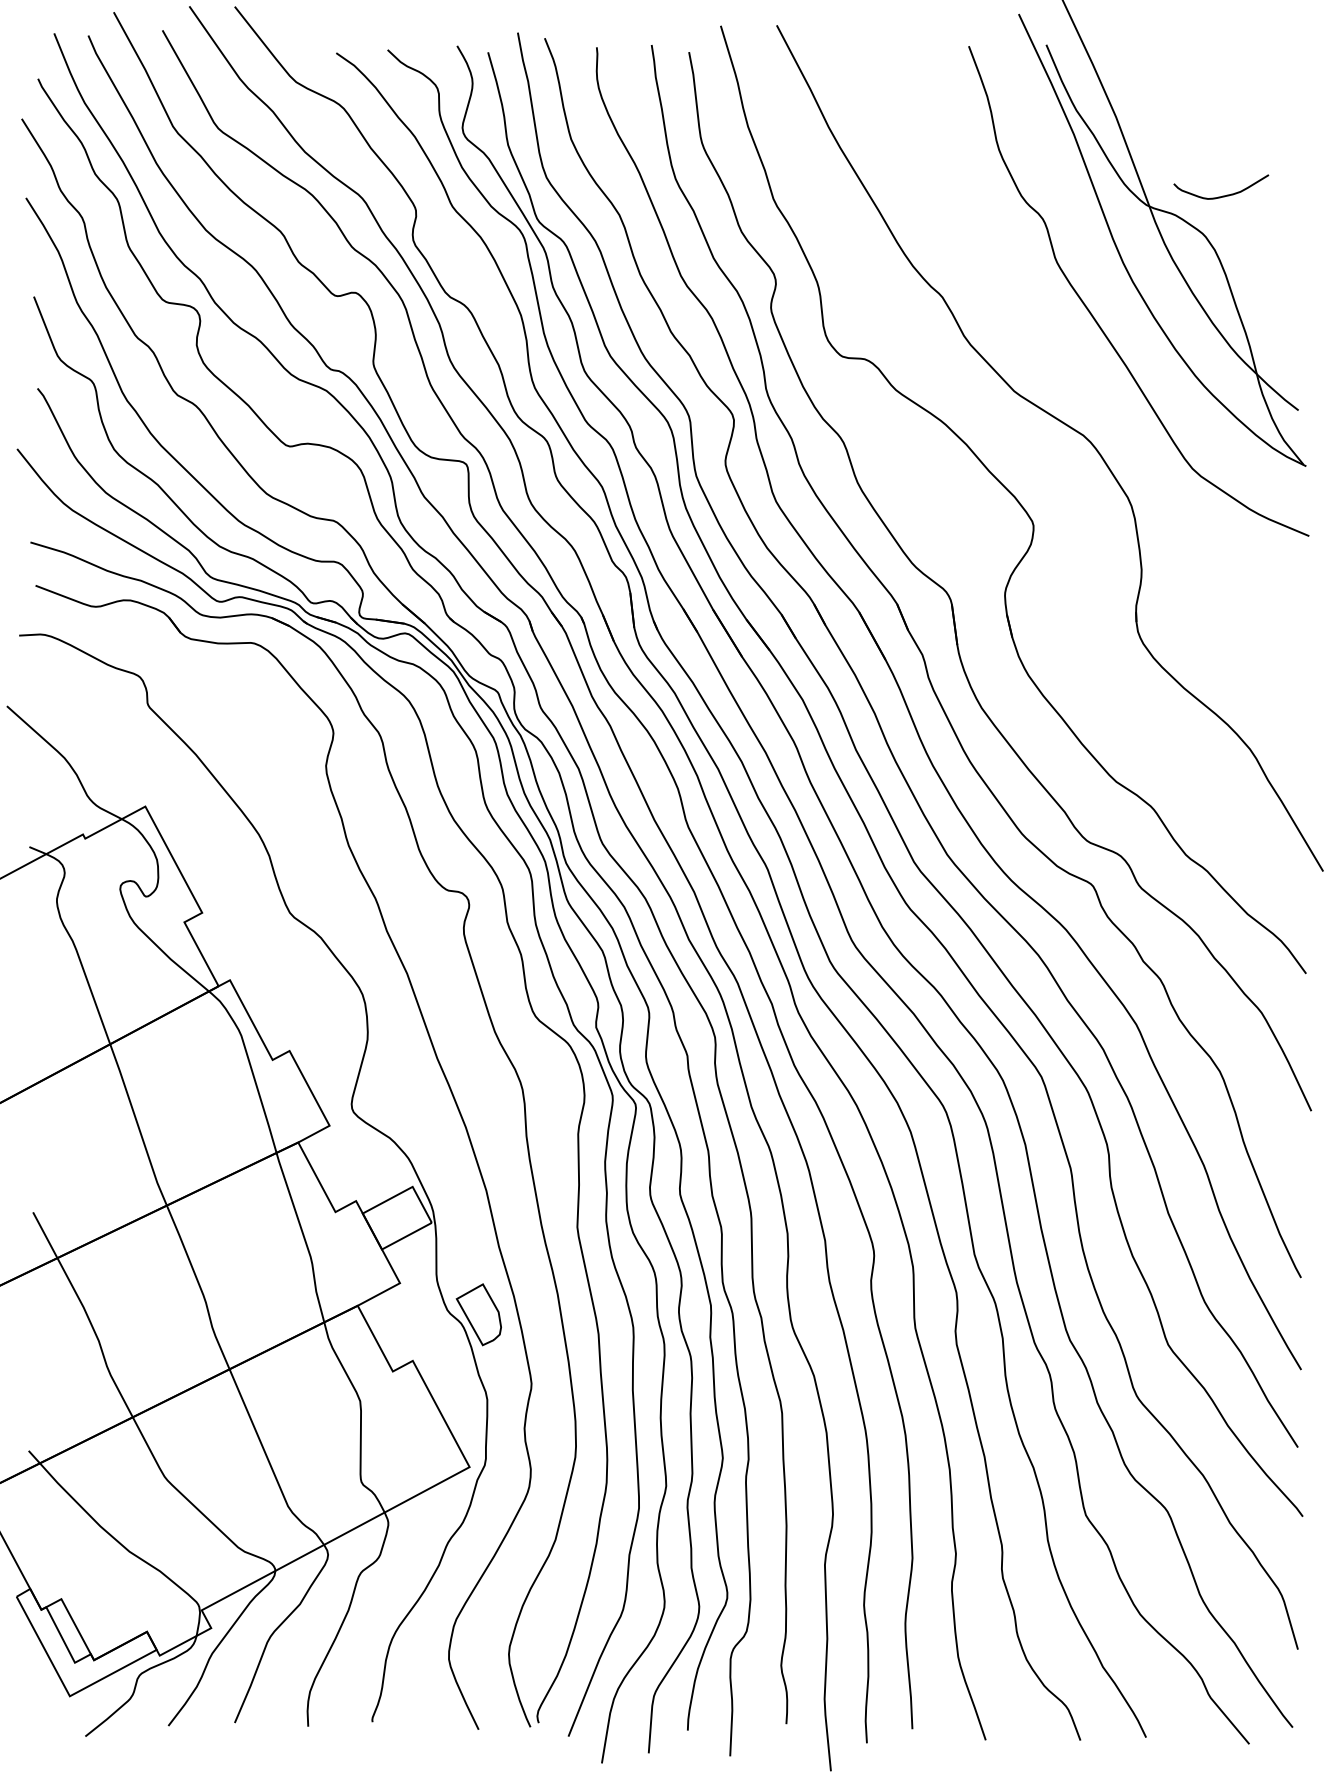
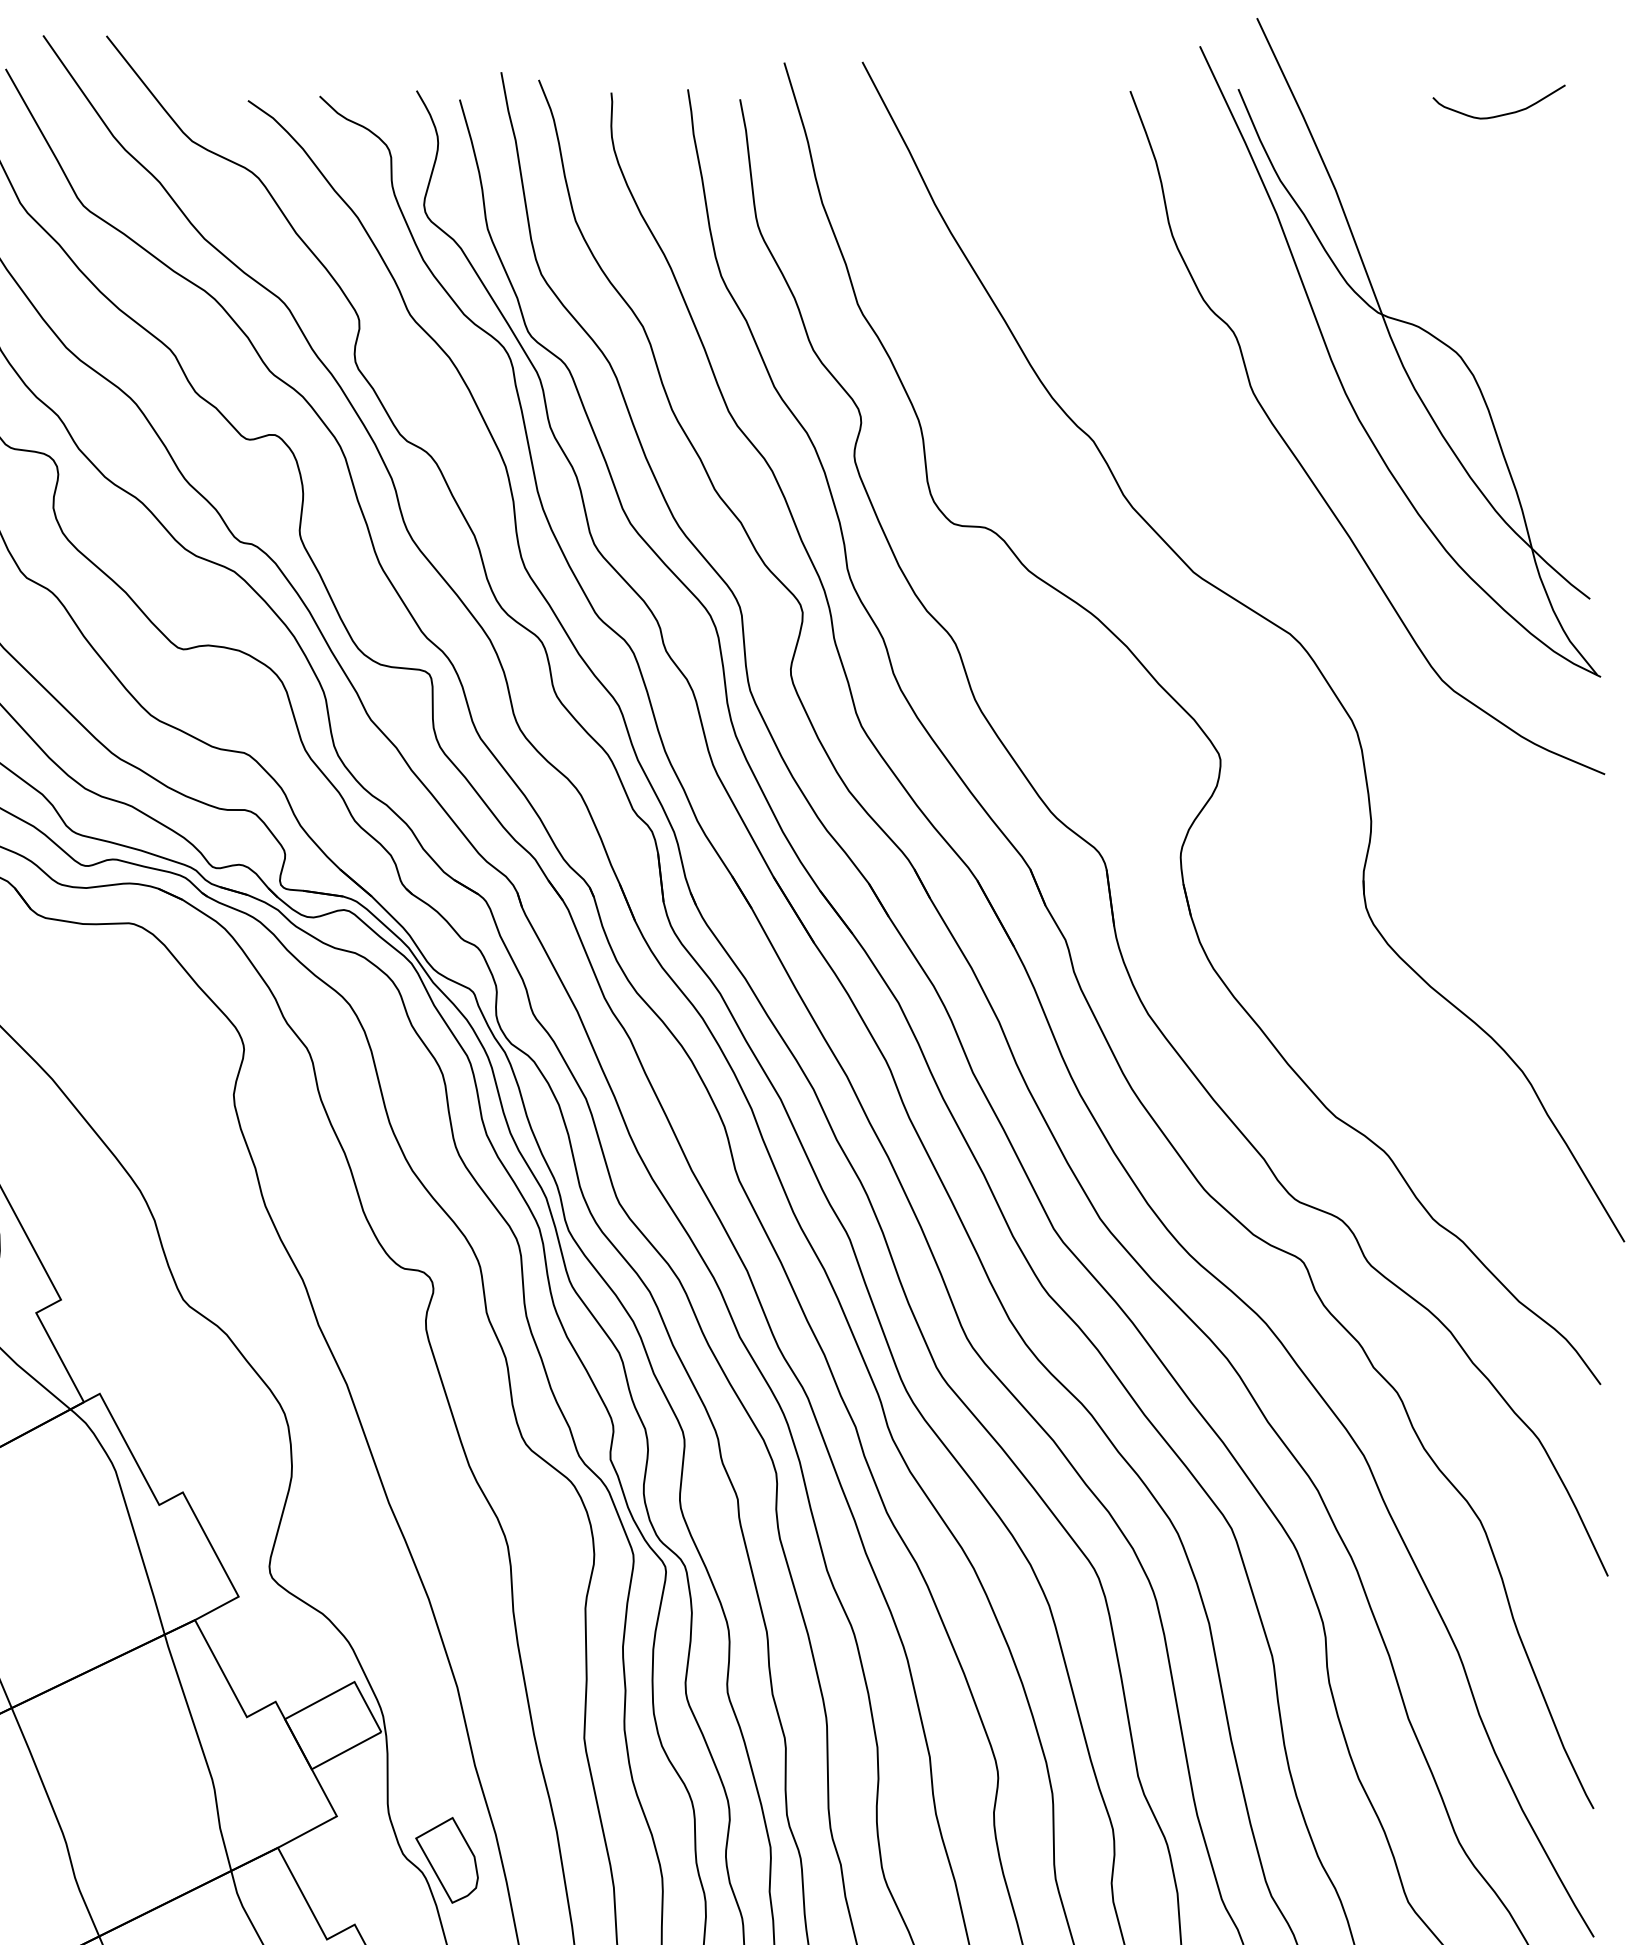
curve: (1222, 195) -> (1500, 113), moved

